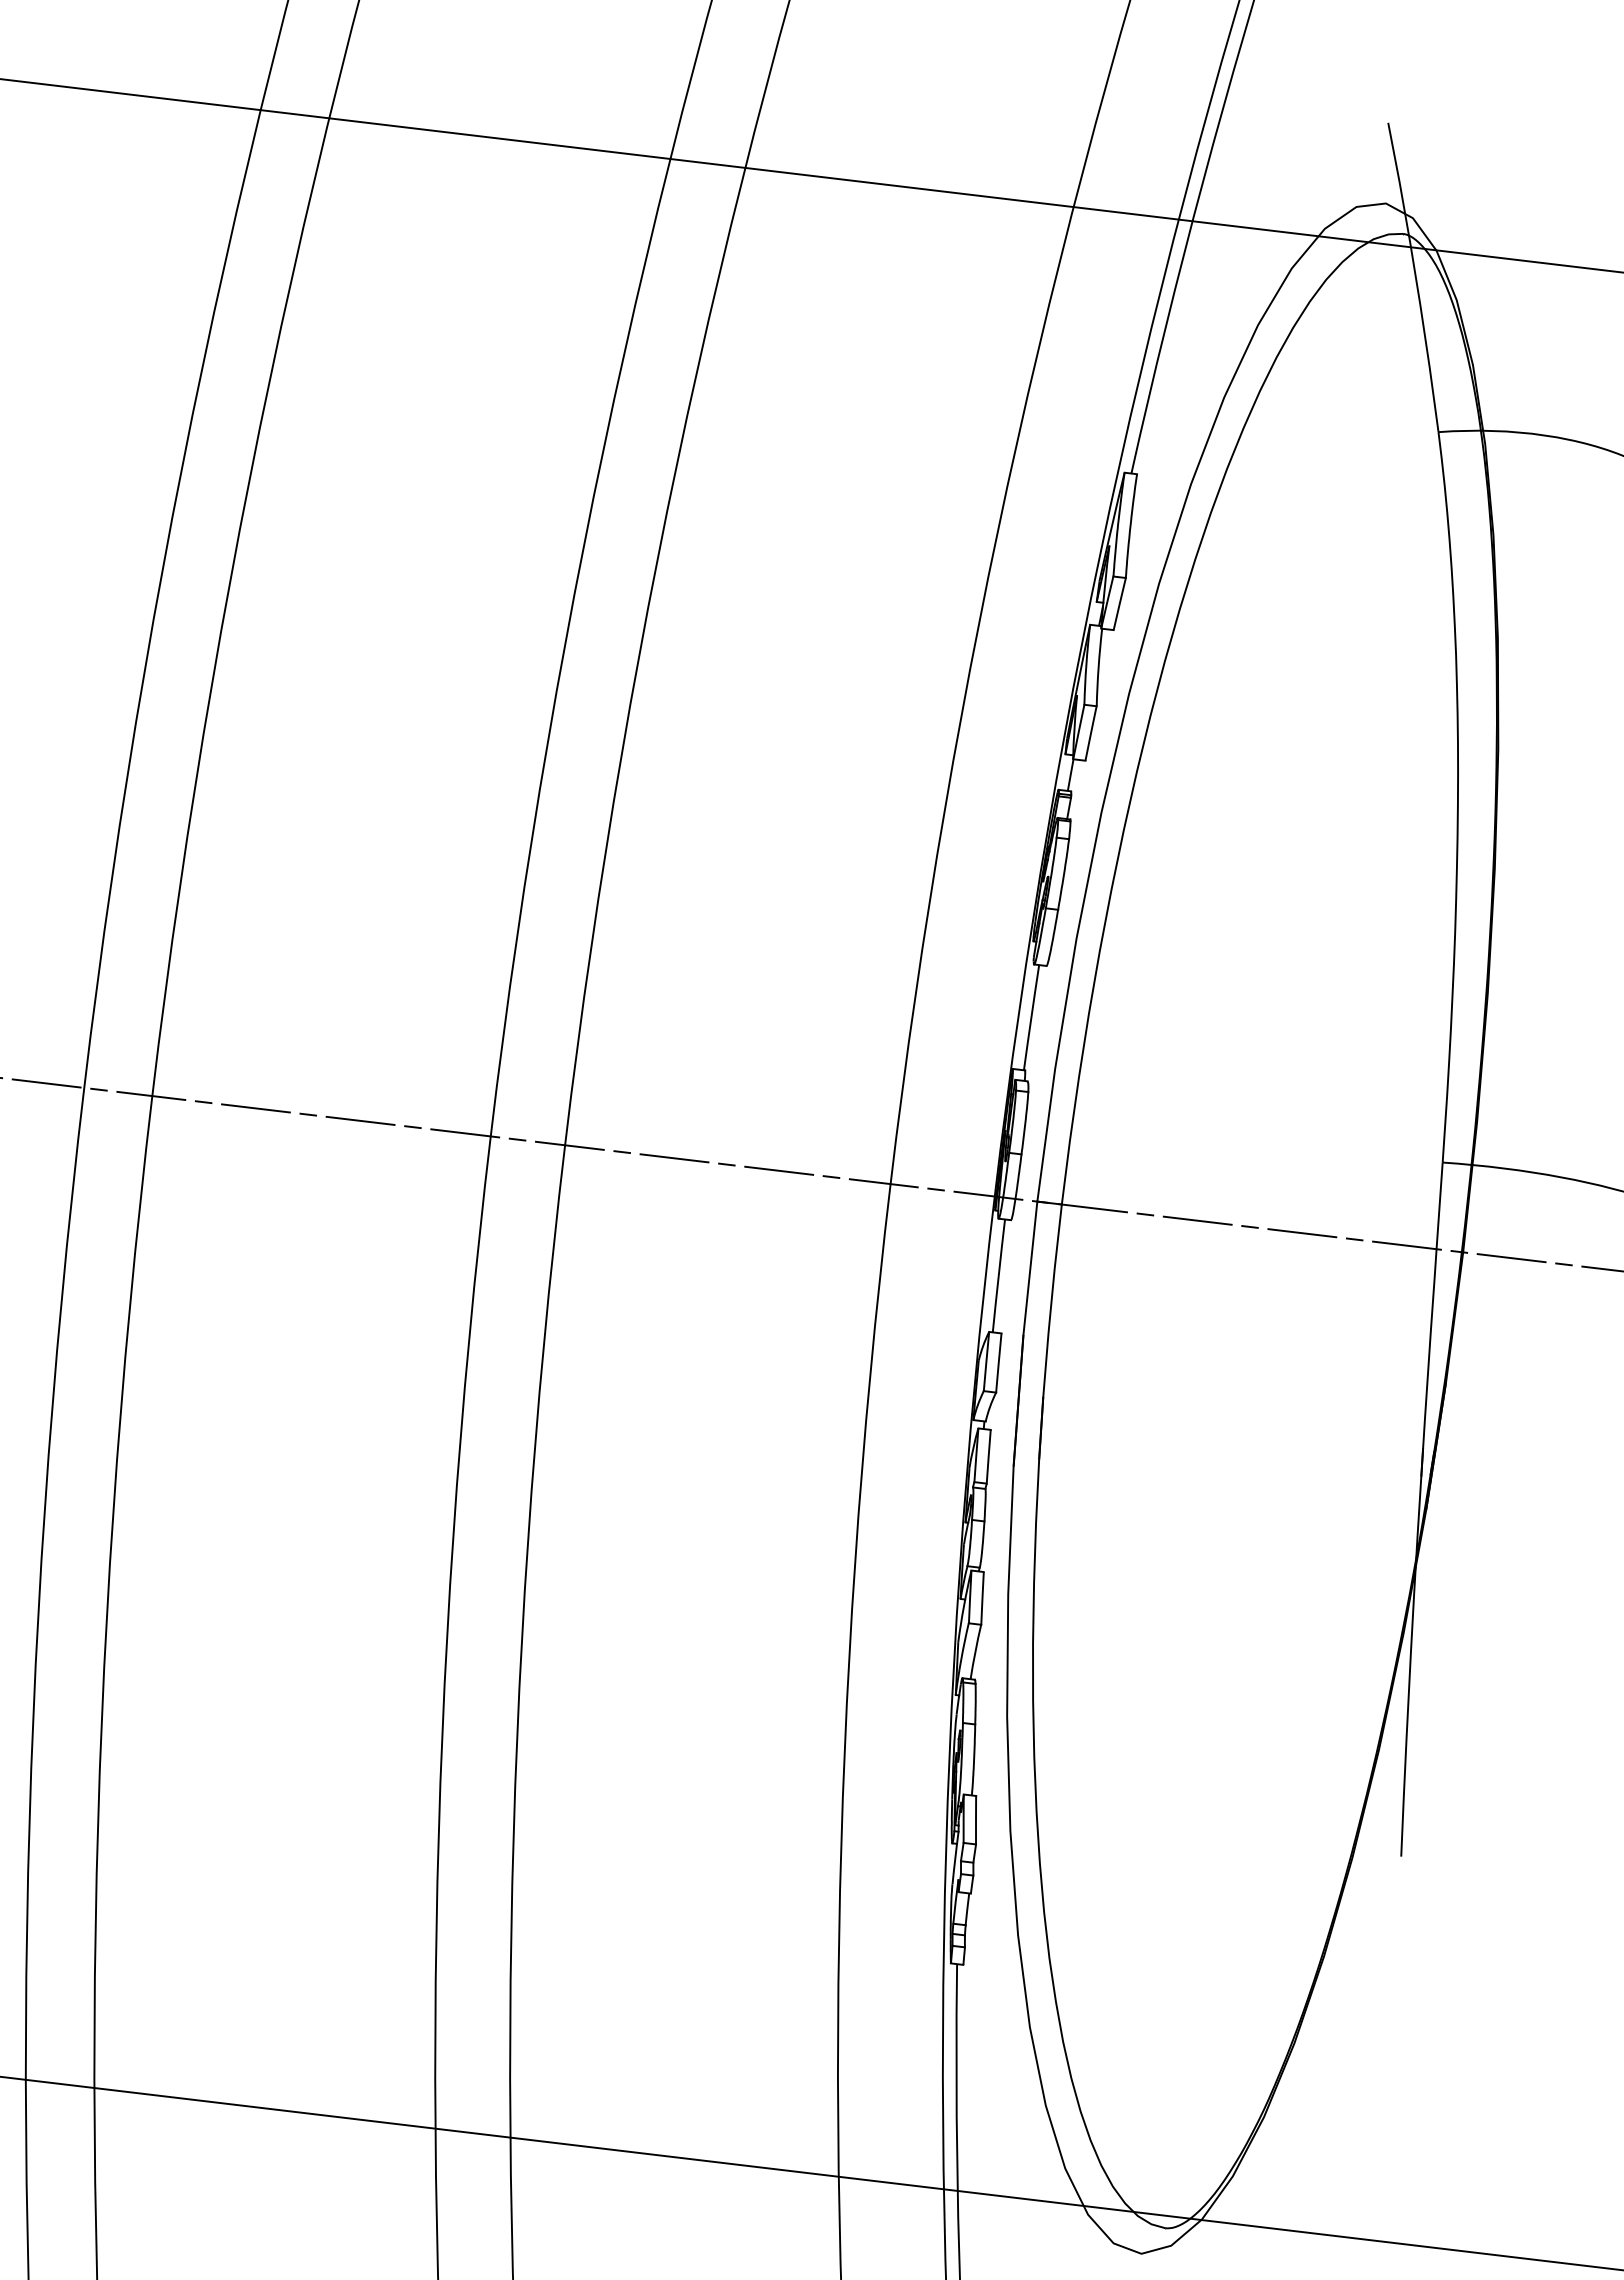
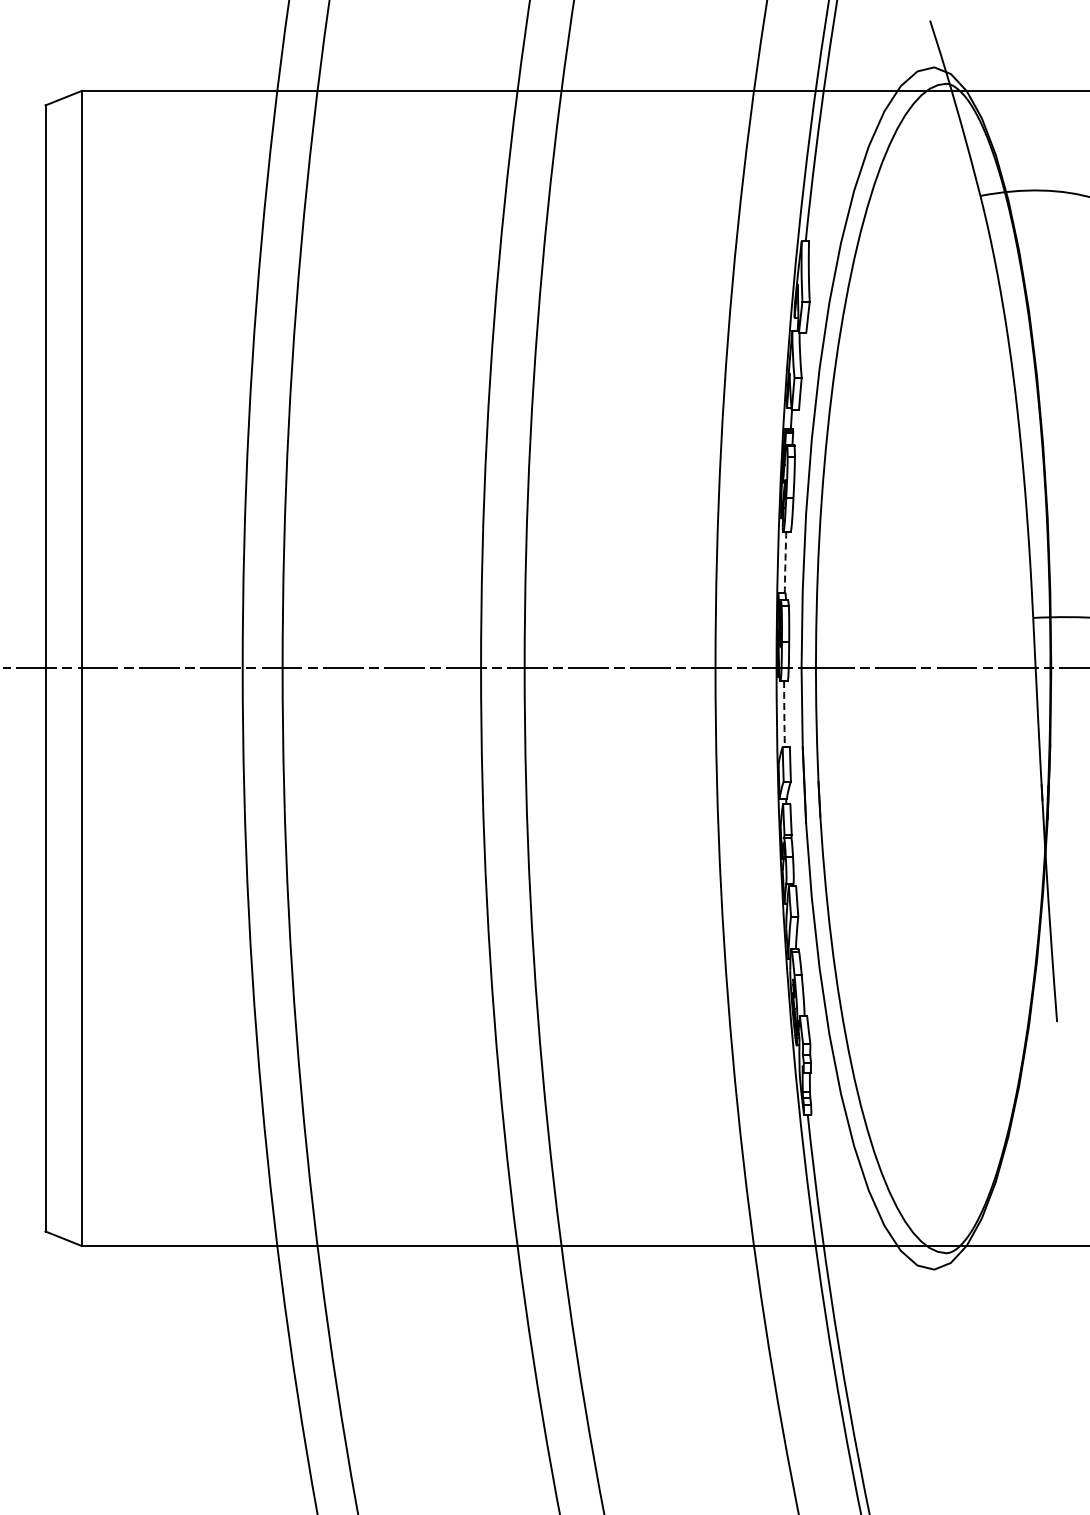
arc: (1031, 1017) -> (785, 562), solid -> dashed
arc: (998, 1276) -> (784, 714), solid -> dashed

